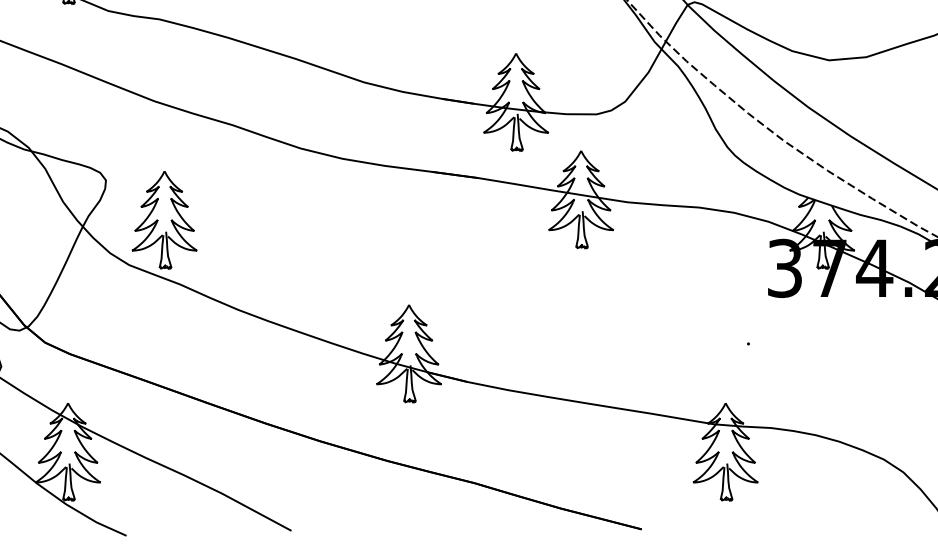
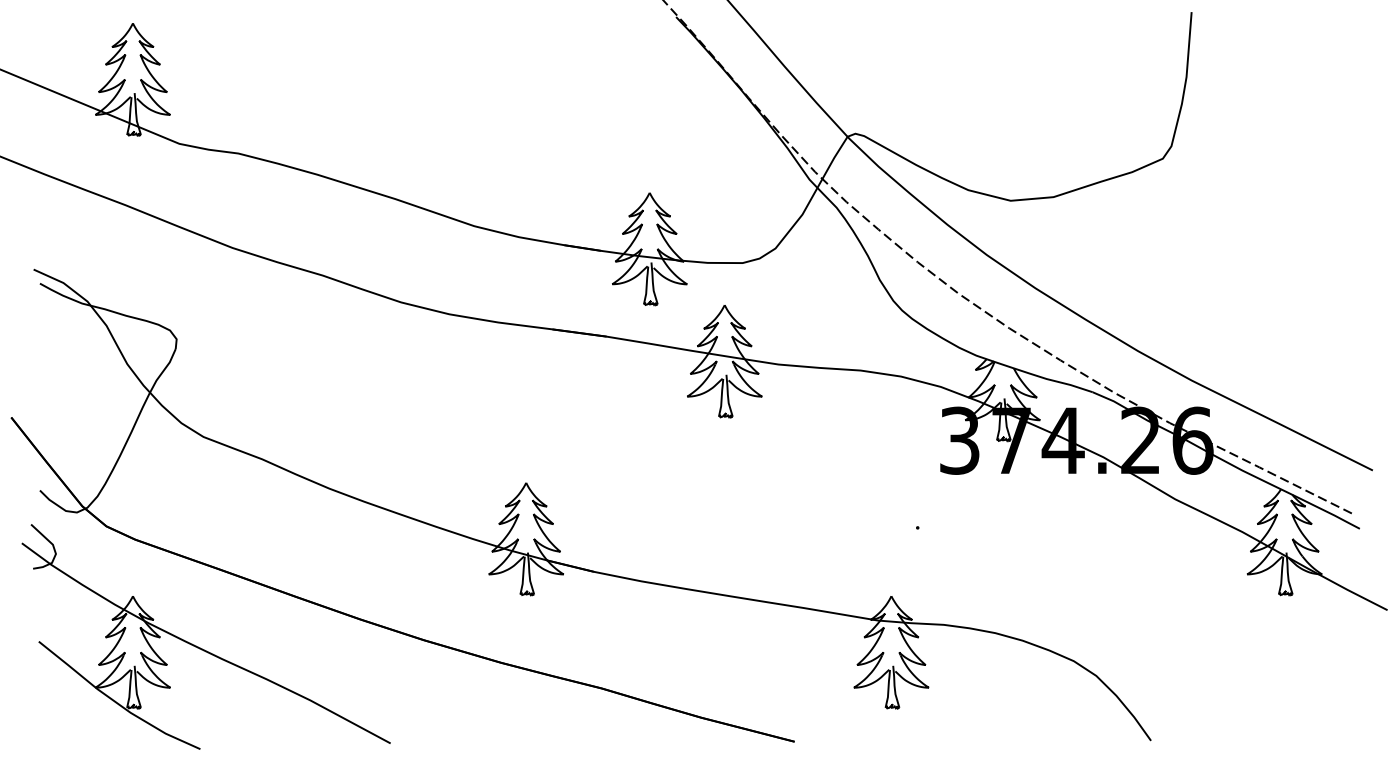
part: (164, 220) -> (244, 385), removed

